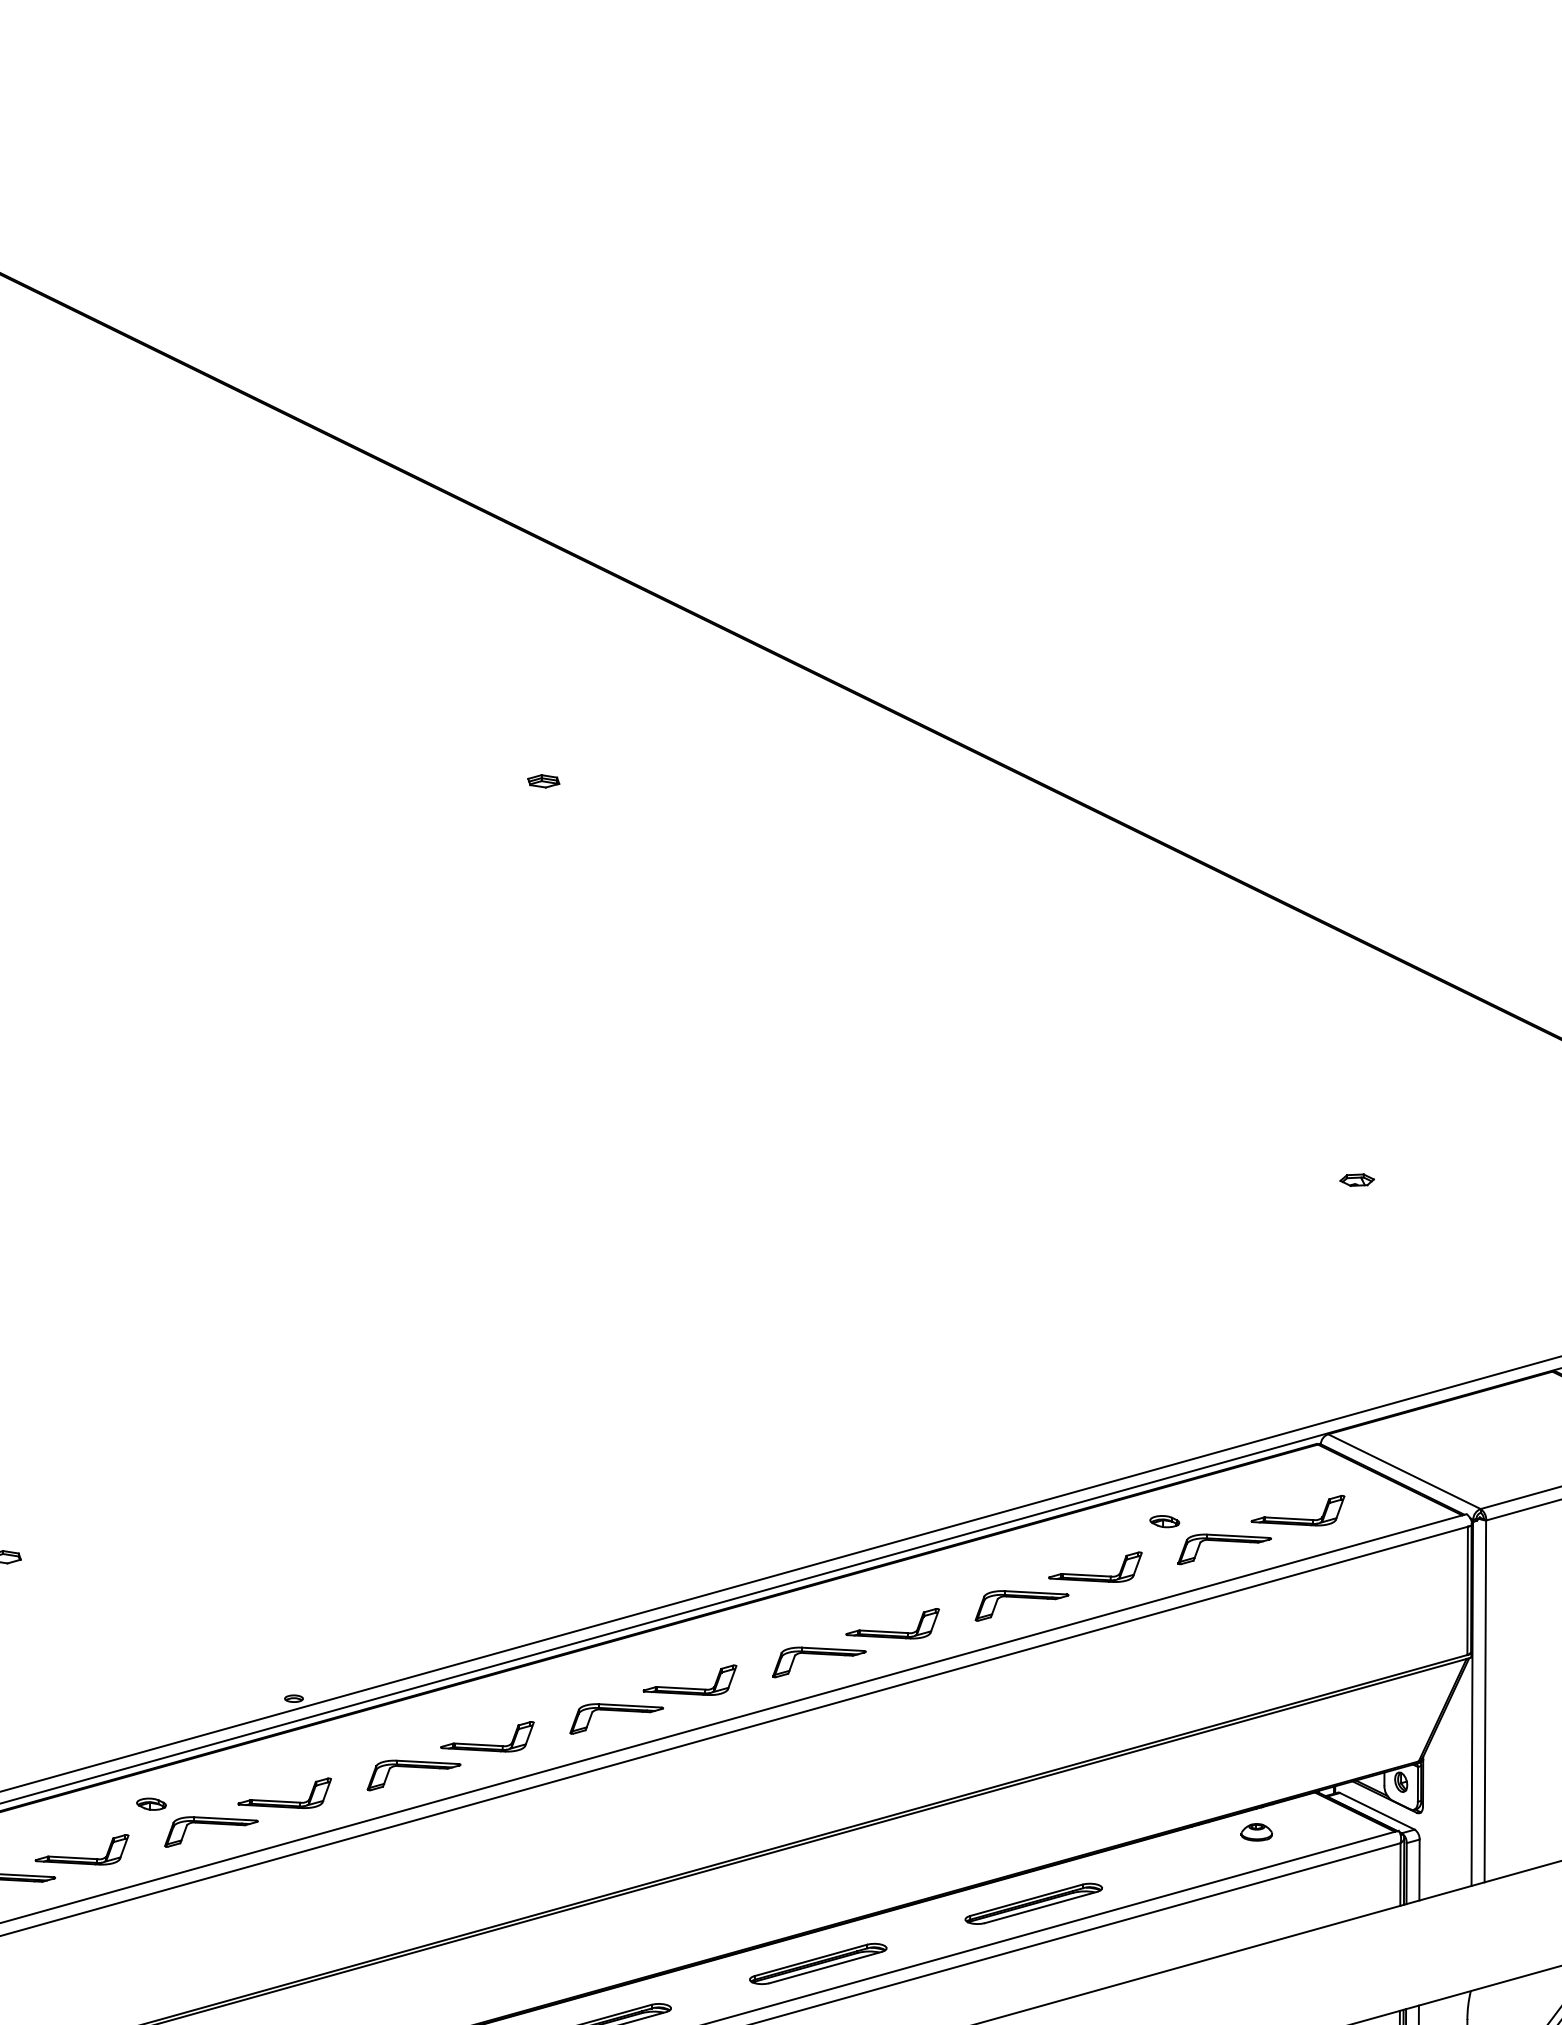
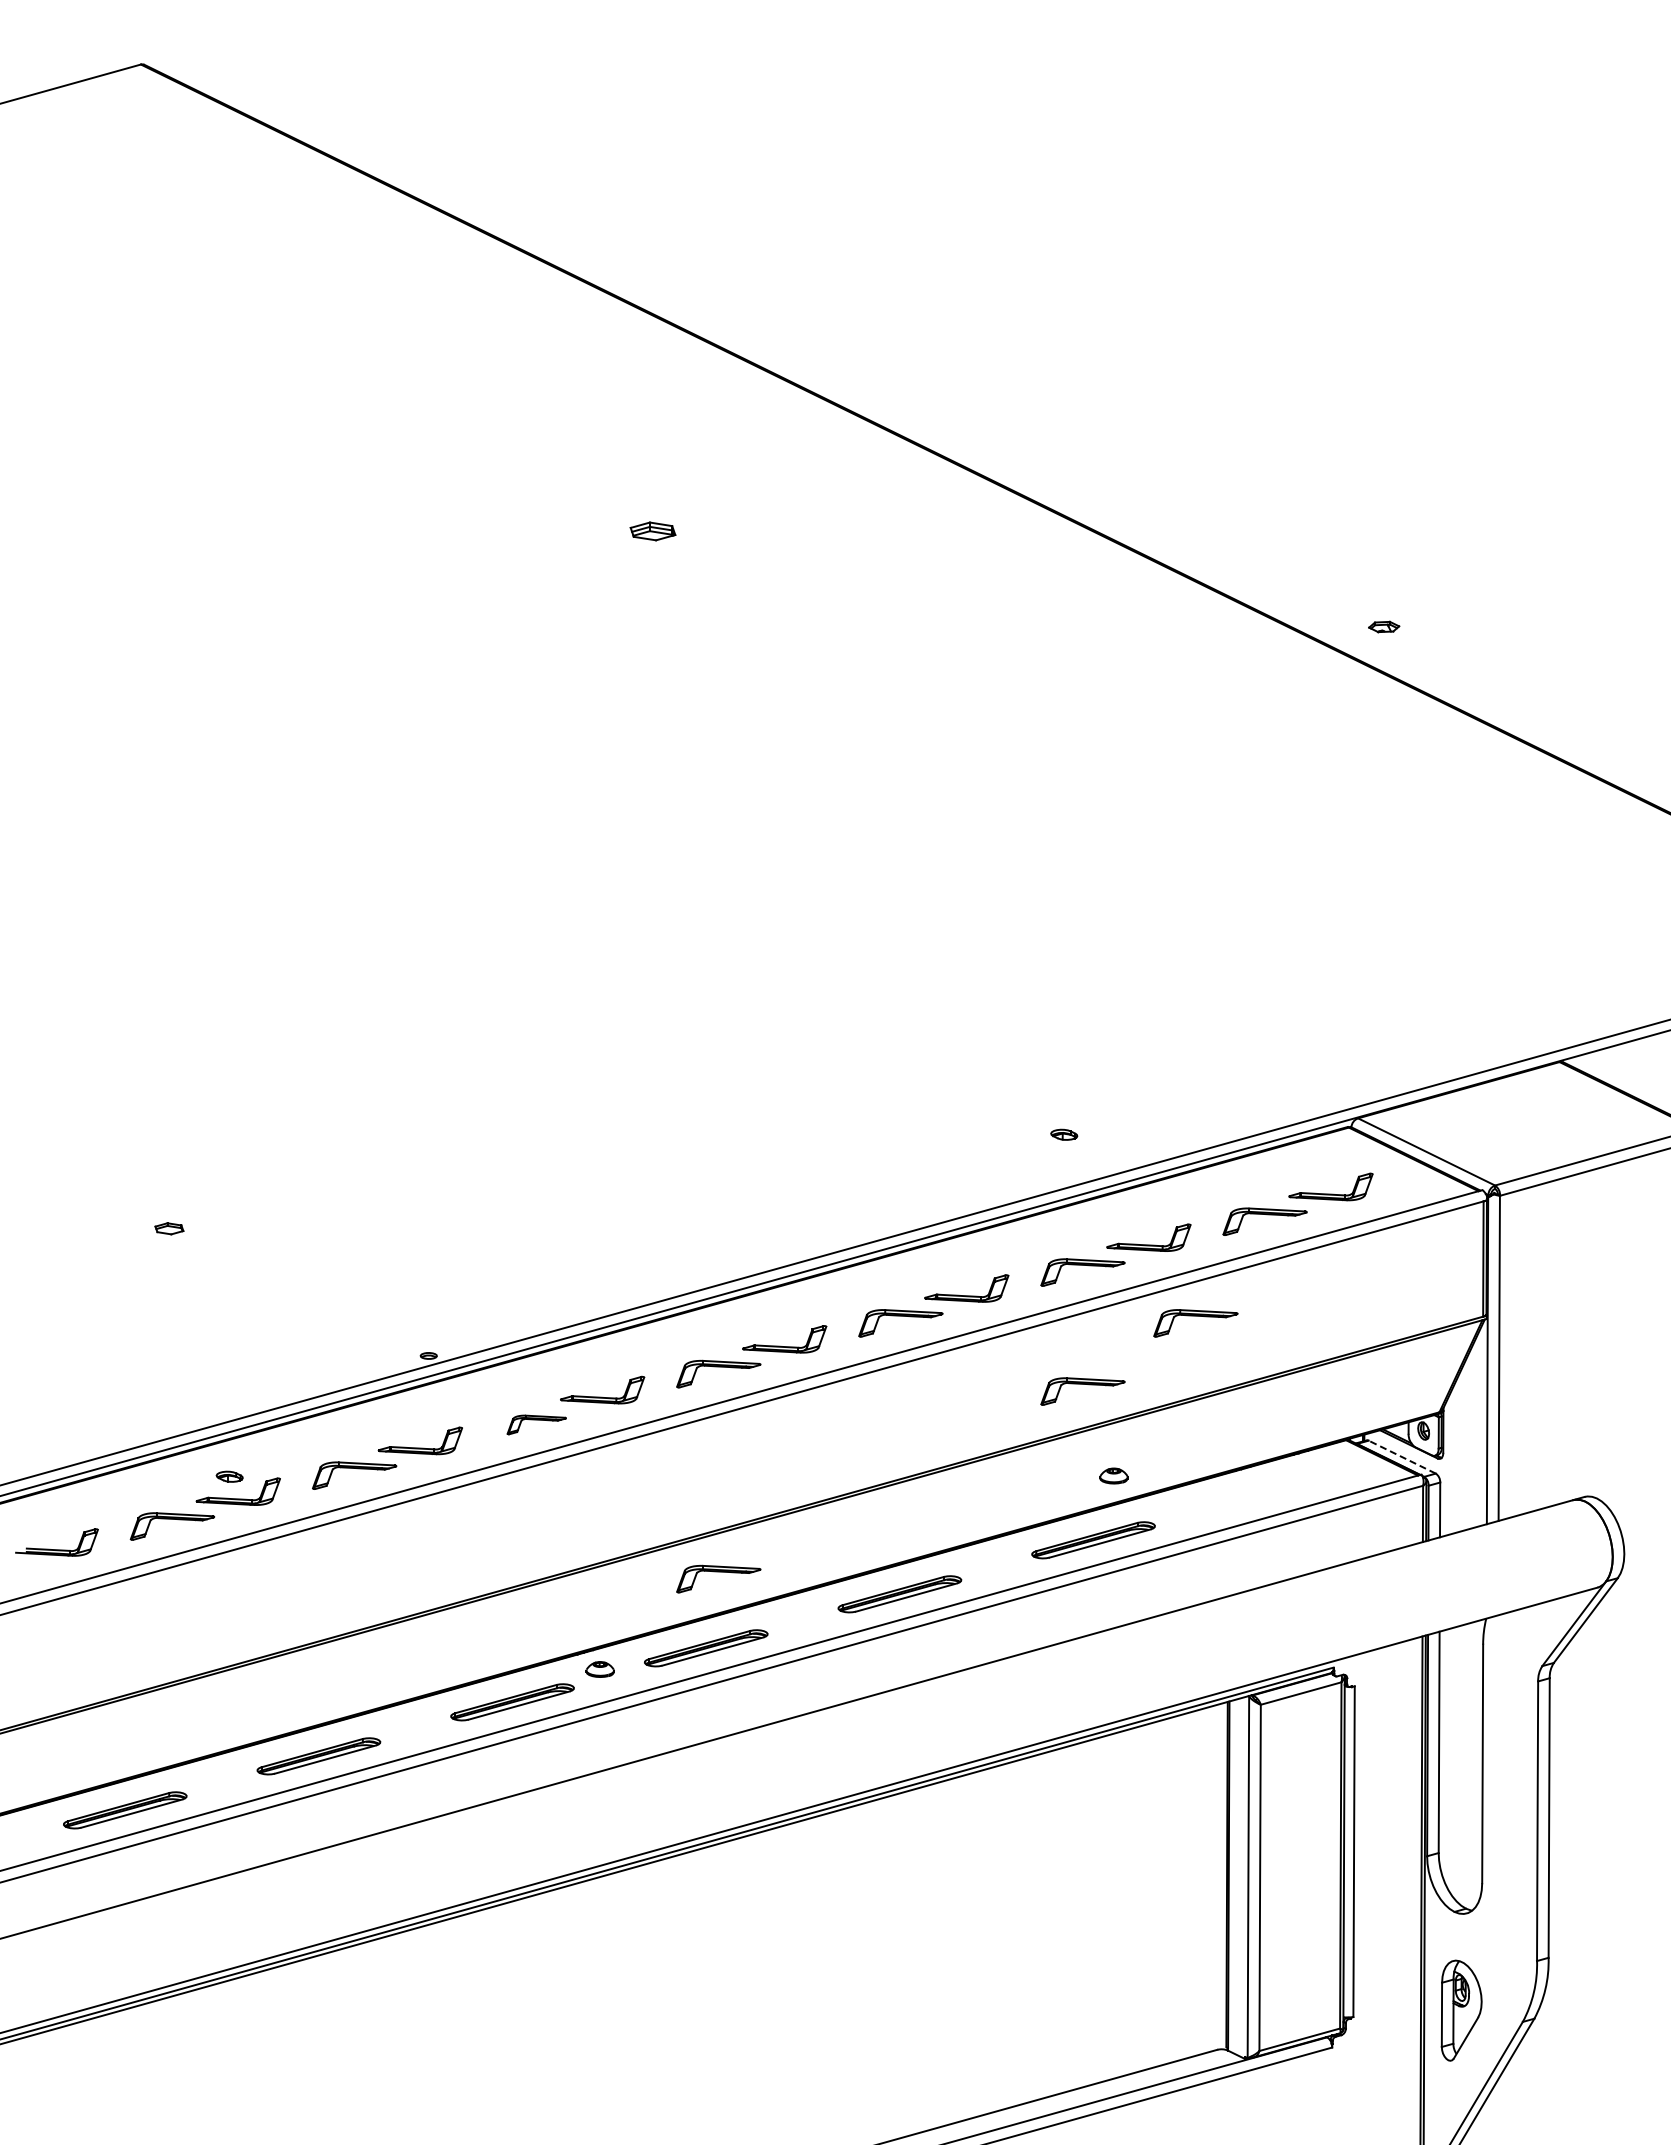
part: (544, 781) -> (653, 531), size x1.6
part: (1357, 1179) -> (1384, 626), moved
part: (1165, 1521) -> (1064, 1134), moved
part: (1147, 1654) -> (1195, 1316), added
part: (1021, 1730) -> (1082, 1384), added
part: (413, 1775) -> (536, 1424), size x0.7
part: (151, 1803) -> (229, 1476), moved
line: (1376, 1810) -> (1401, 1456), solid -> dashed
part: (1256, 1831) -> (1113, 1475), moved
part: (616, 1946) -> (718, 1578), added

